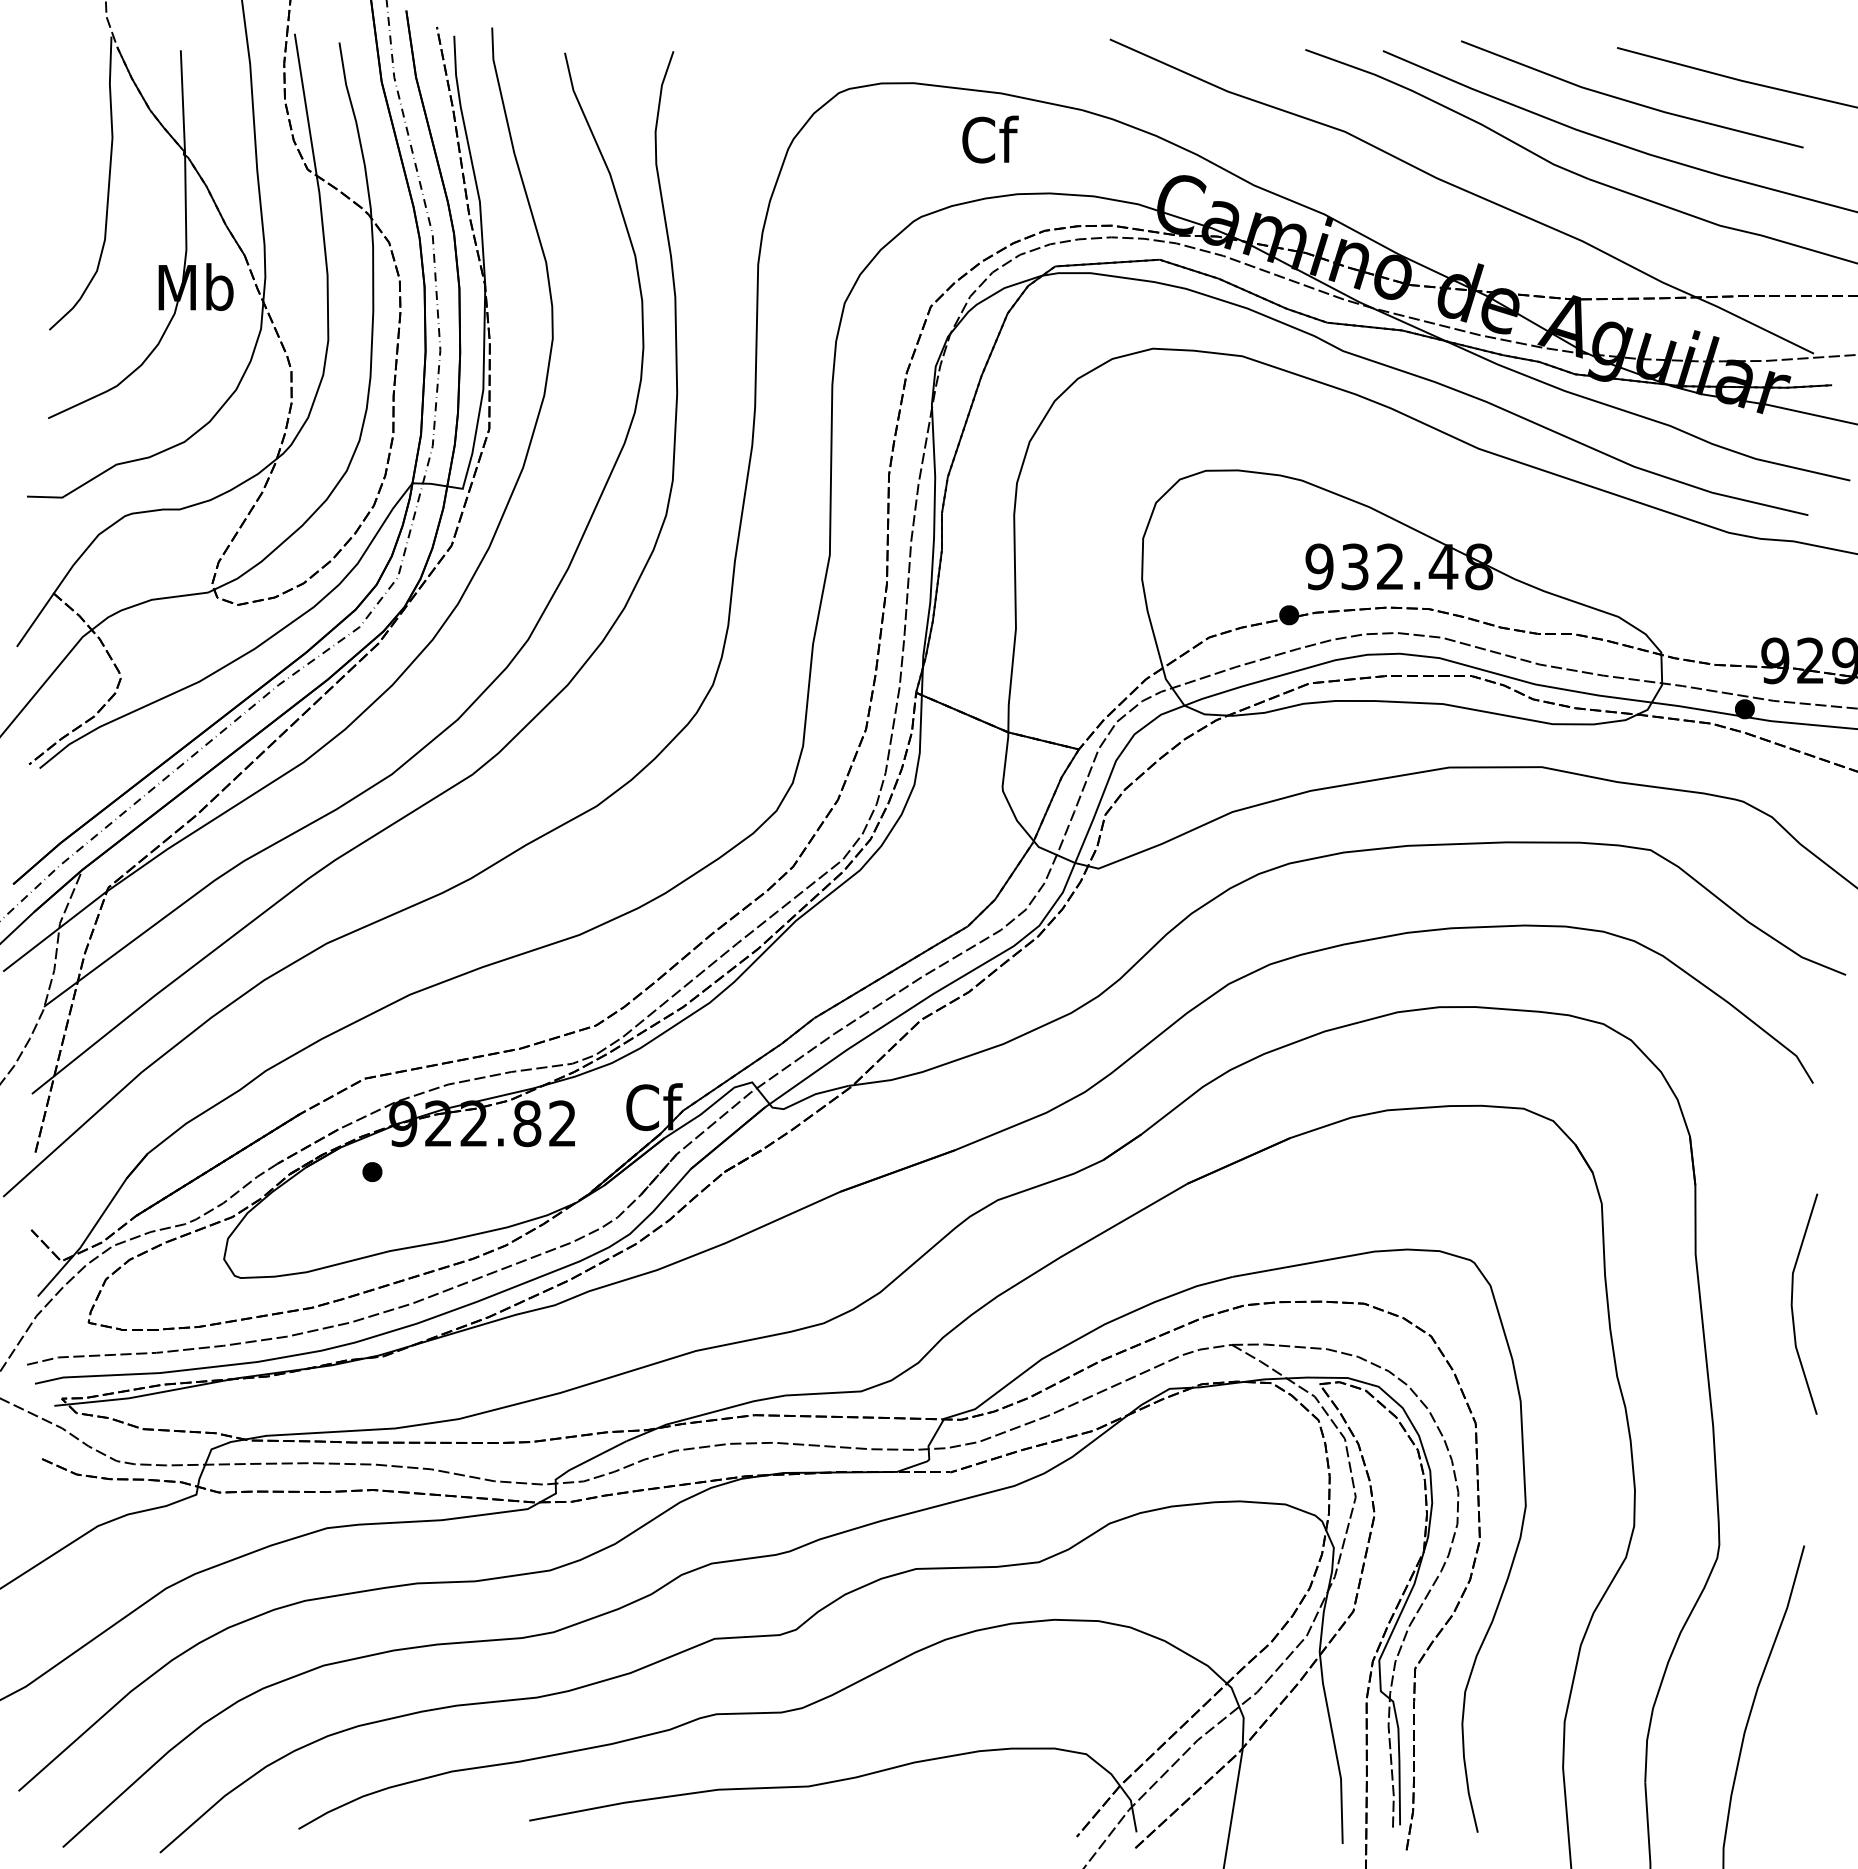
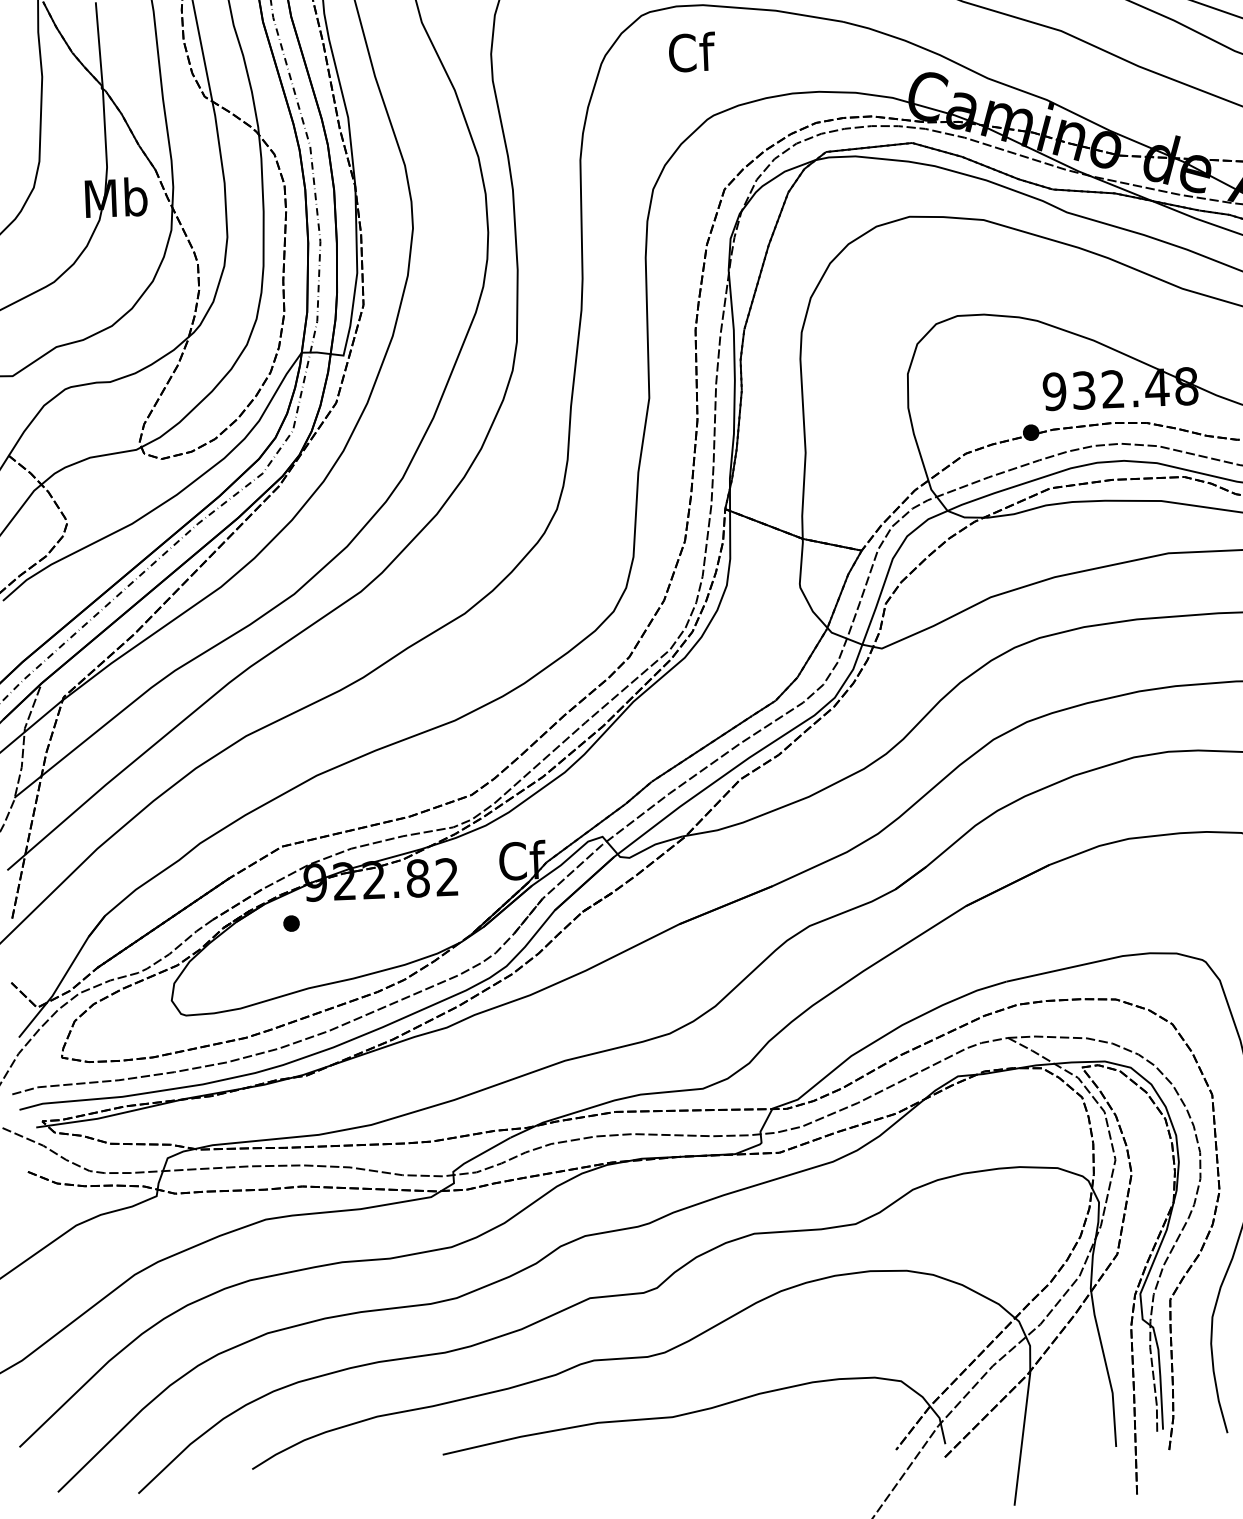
text: (990, 139) -> (692, 52), moved

